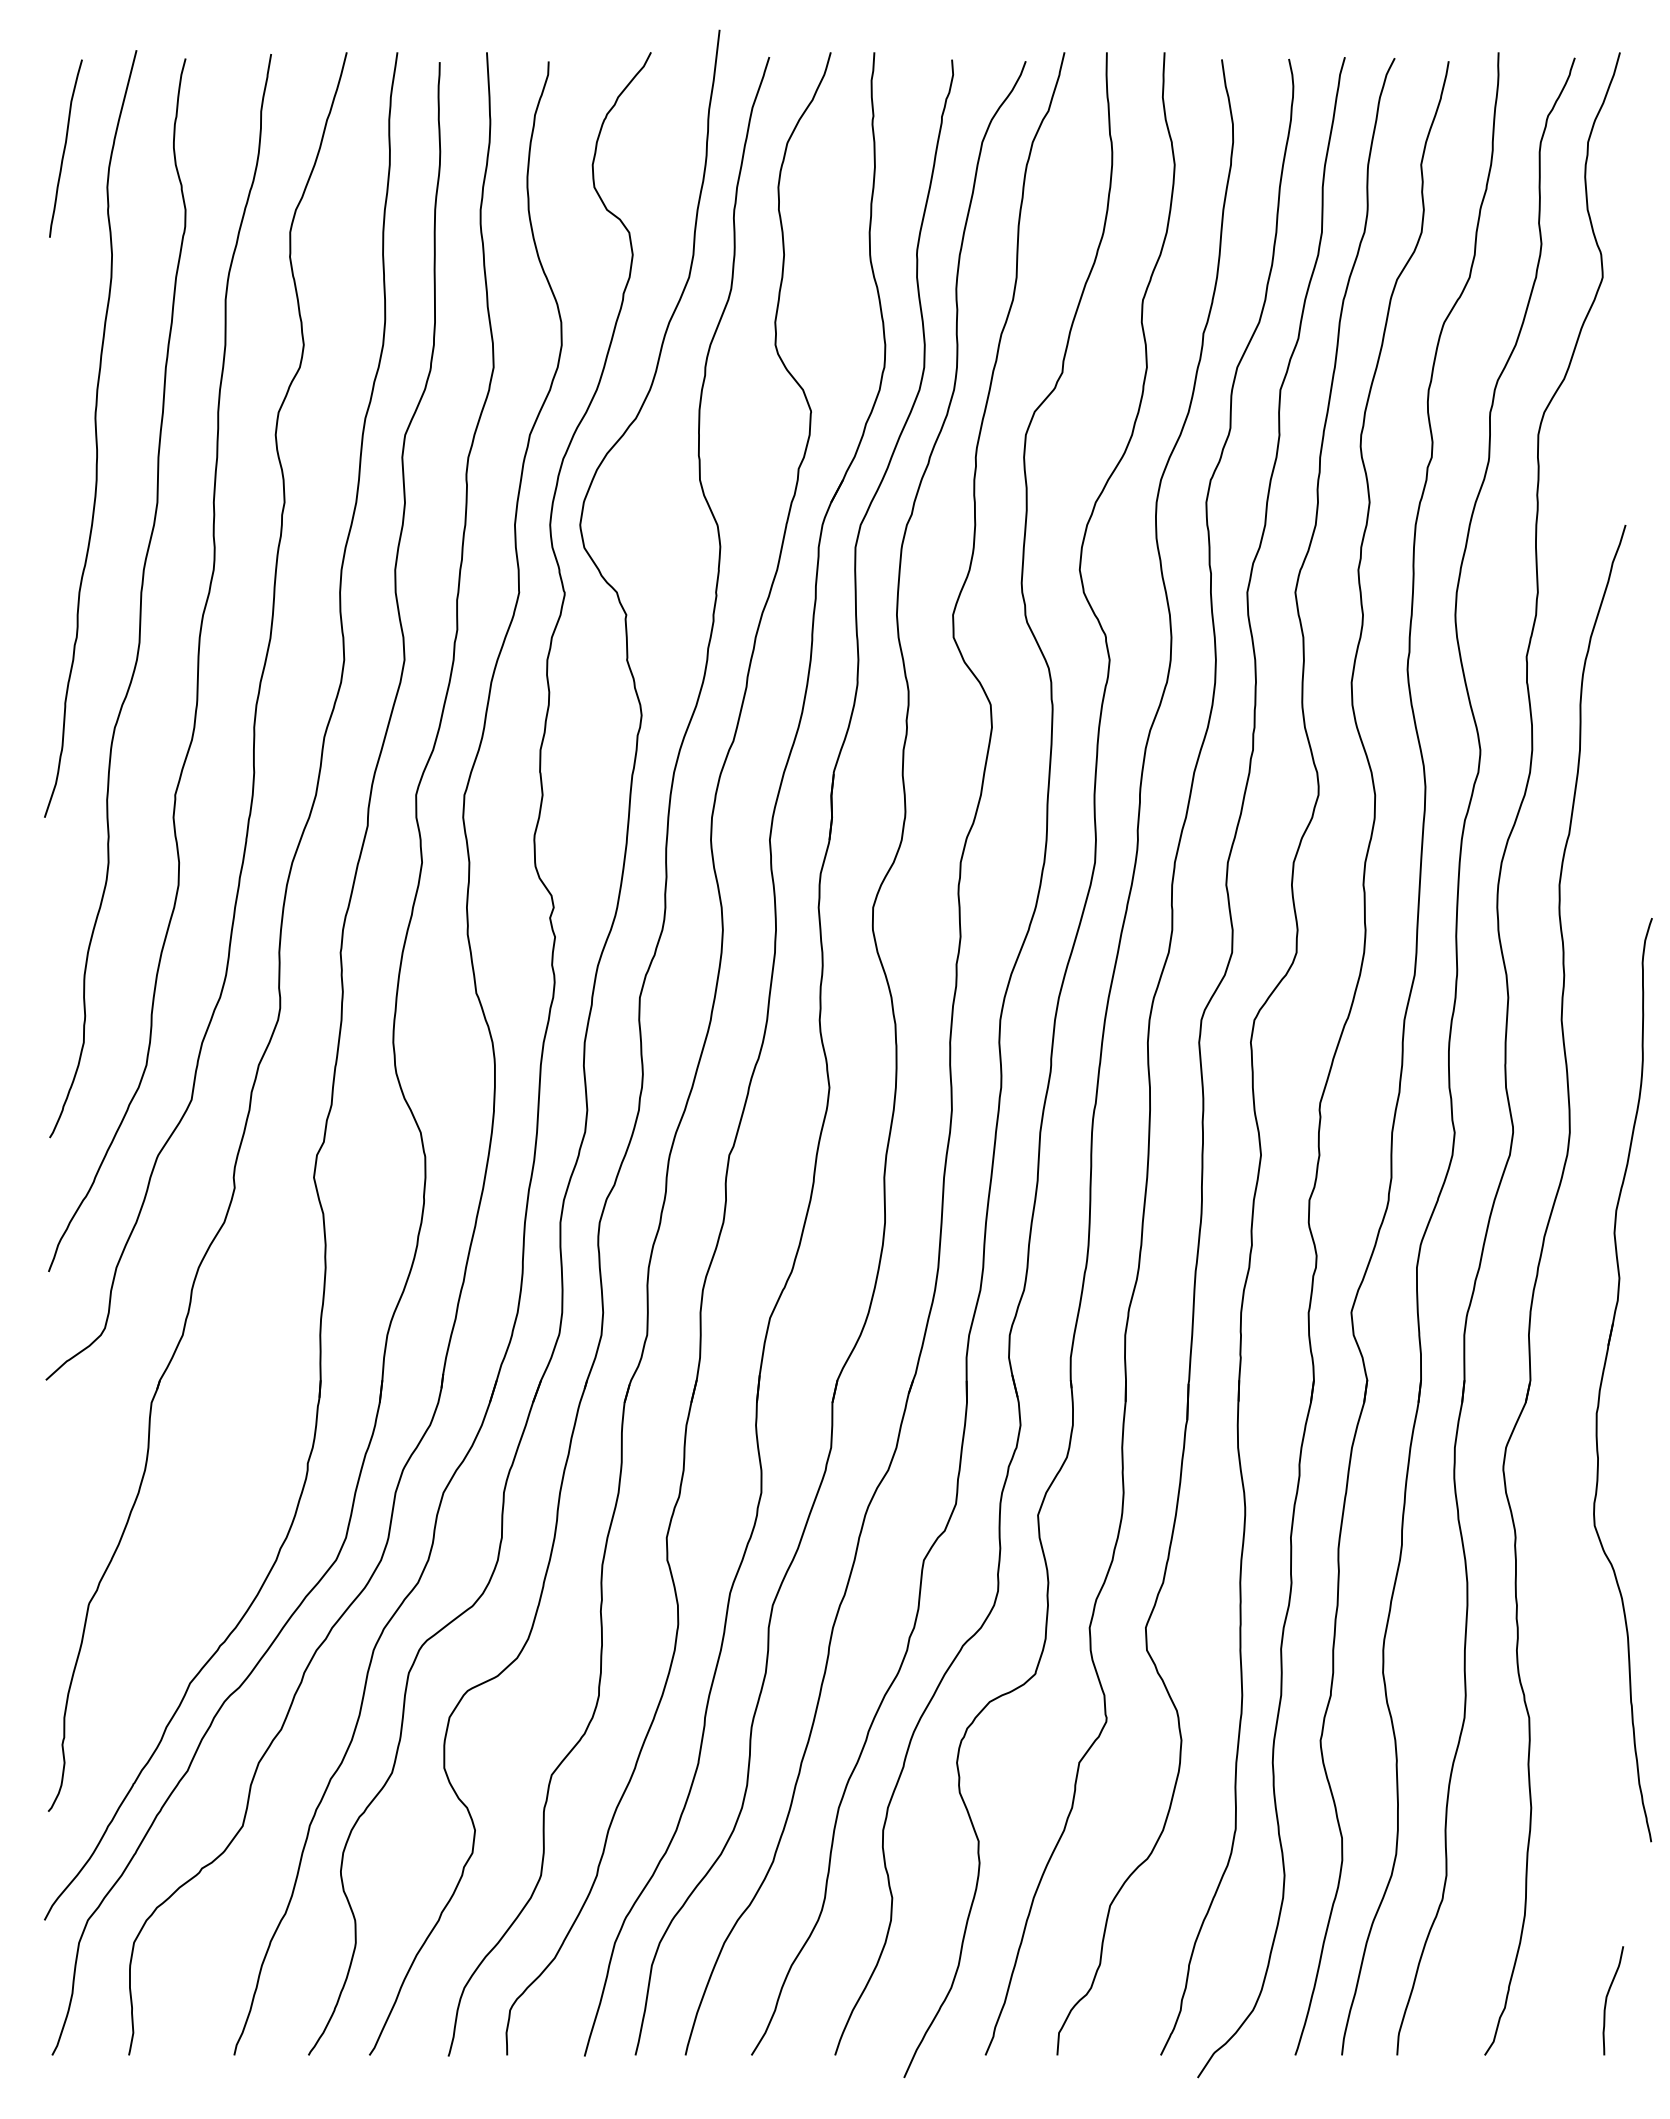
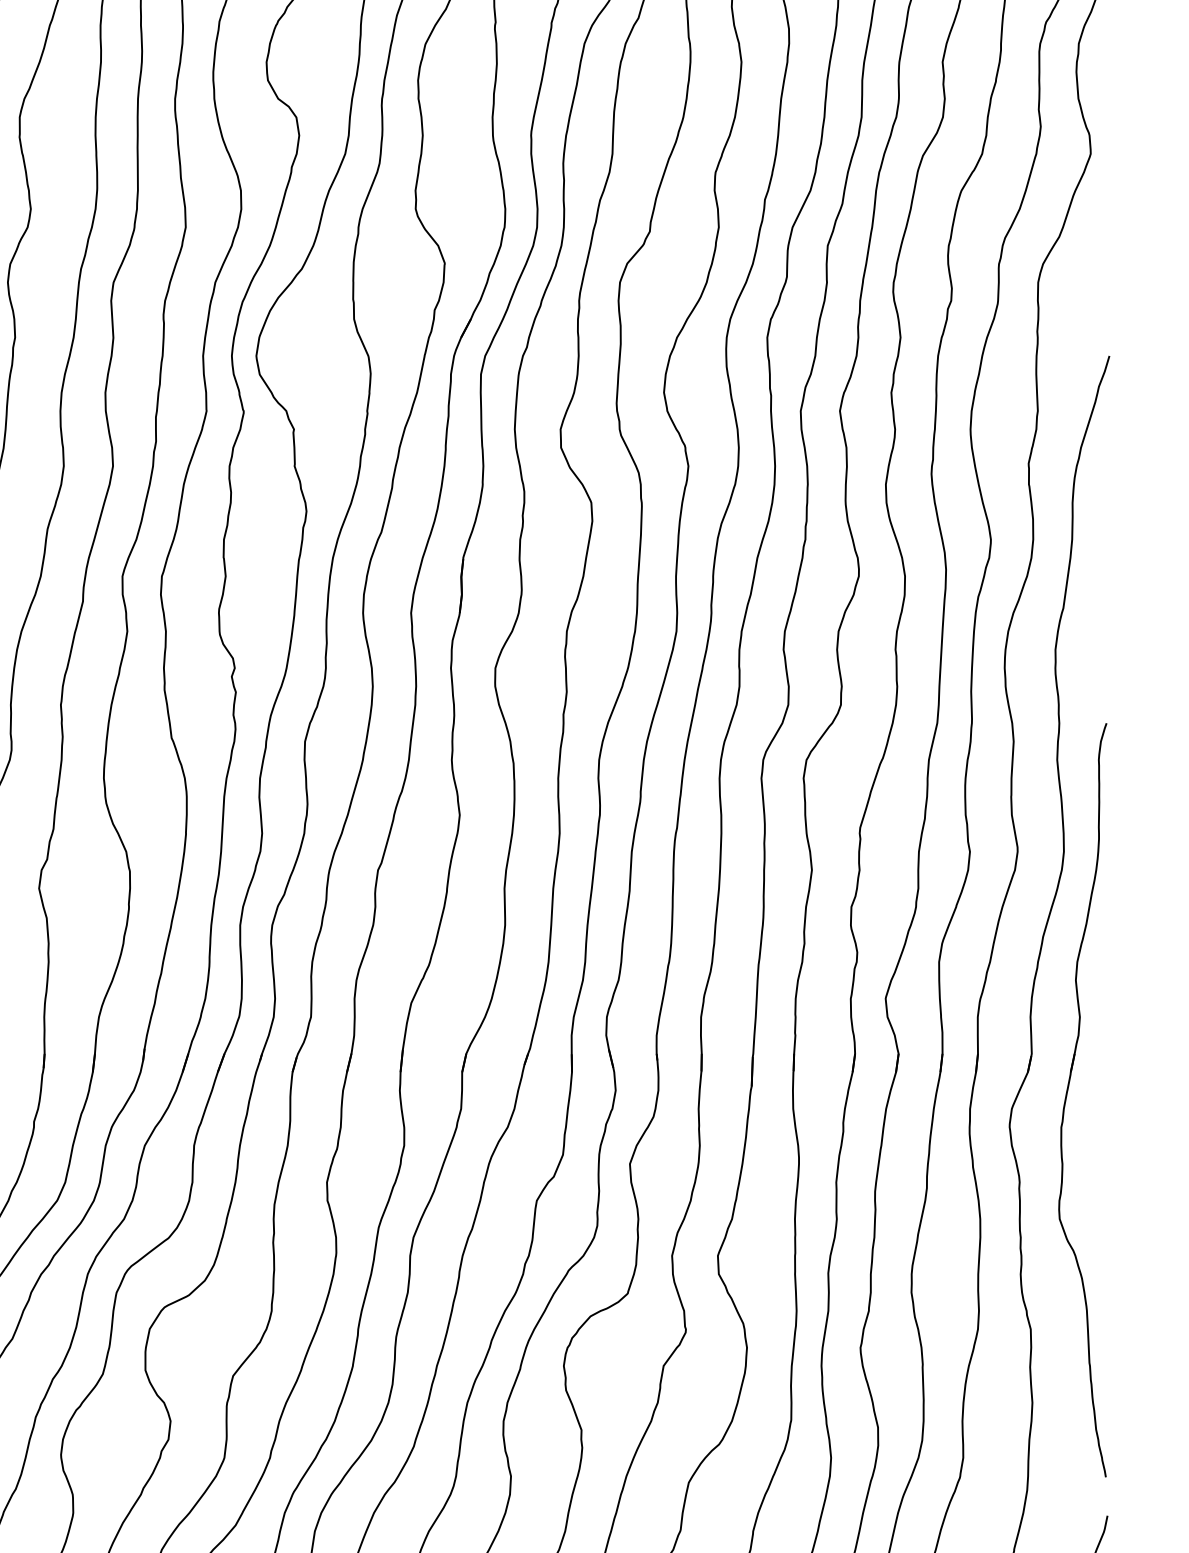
part: (1603, 1377) -> (1066, 1098), moved

